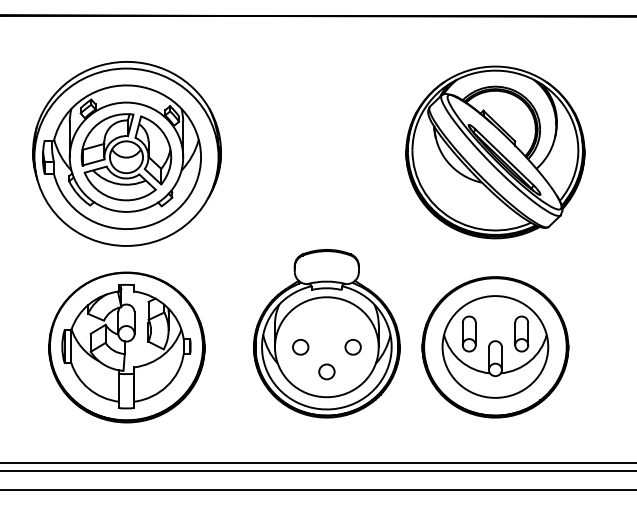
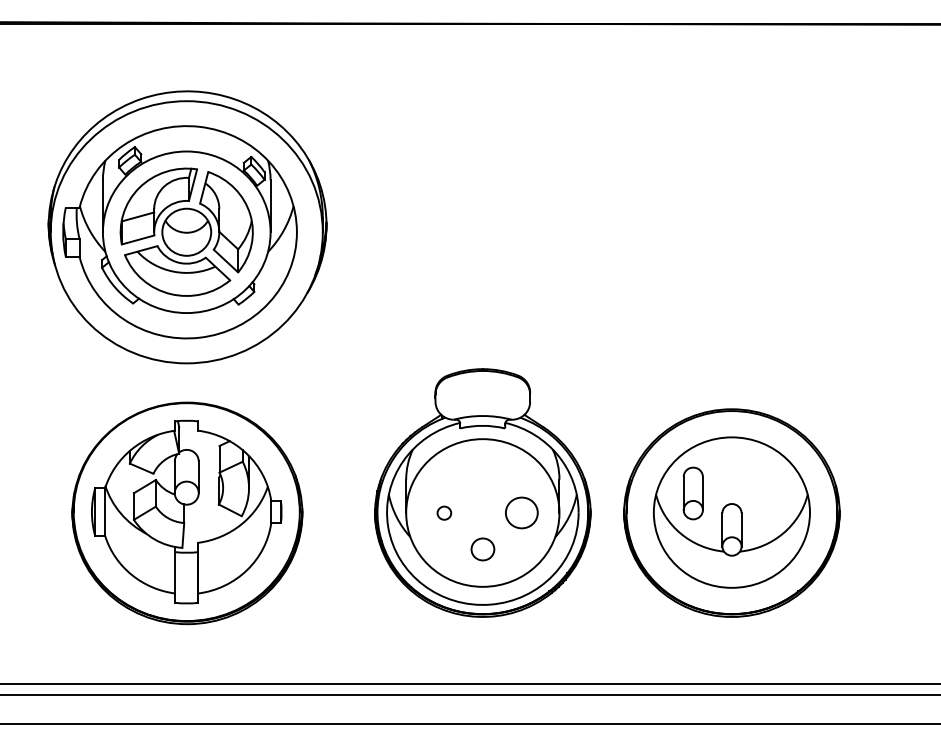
part: (495, 152) -> (732, 225), removed
part: (521, 333) -> (770, 492), removed
part: (300, 347) -> (443, 513), size x0.6
part: (352, 347) -> (520, 513), size x1.4

